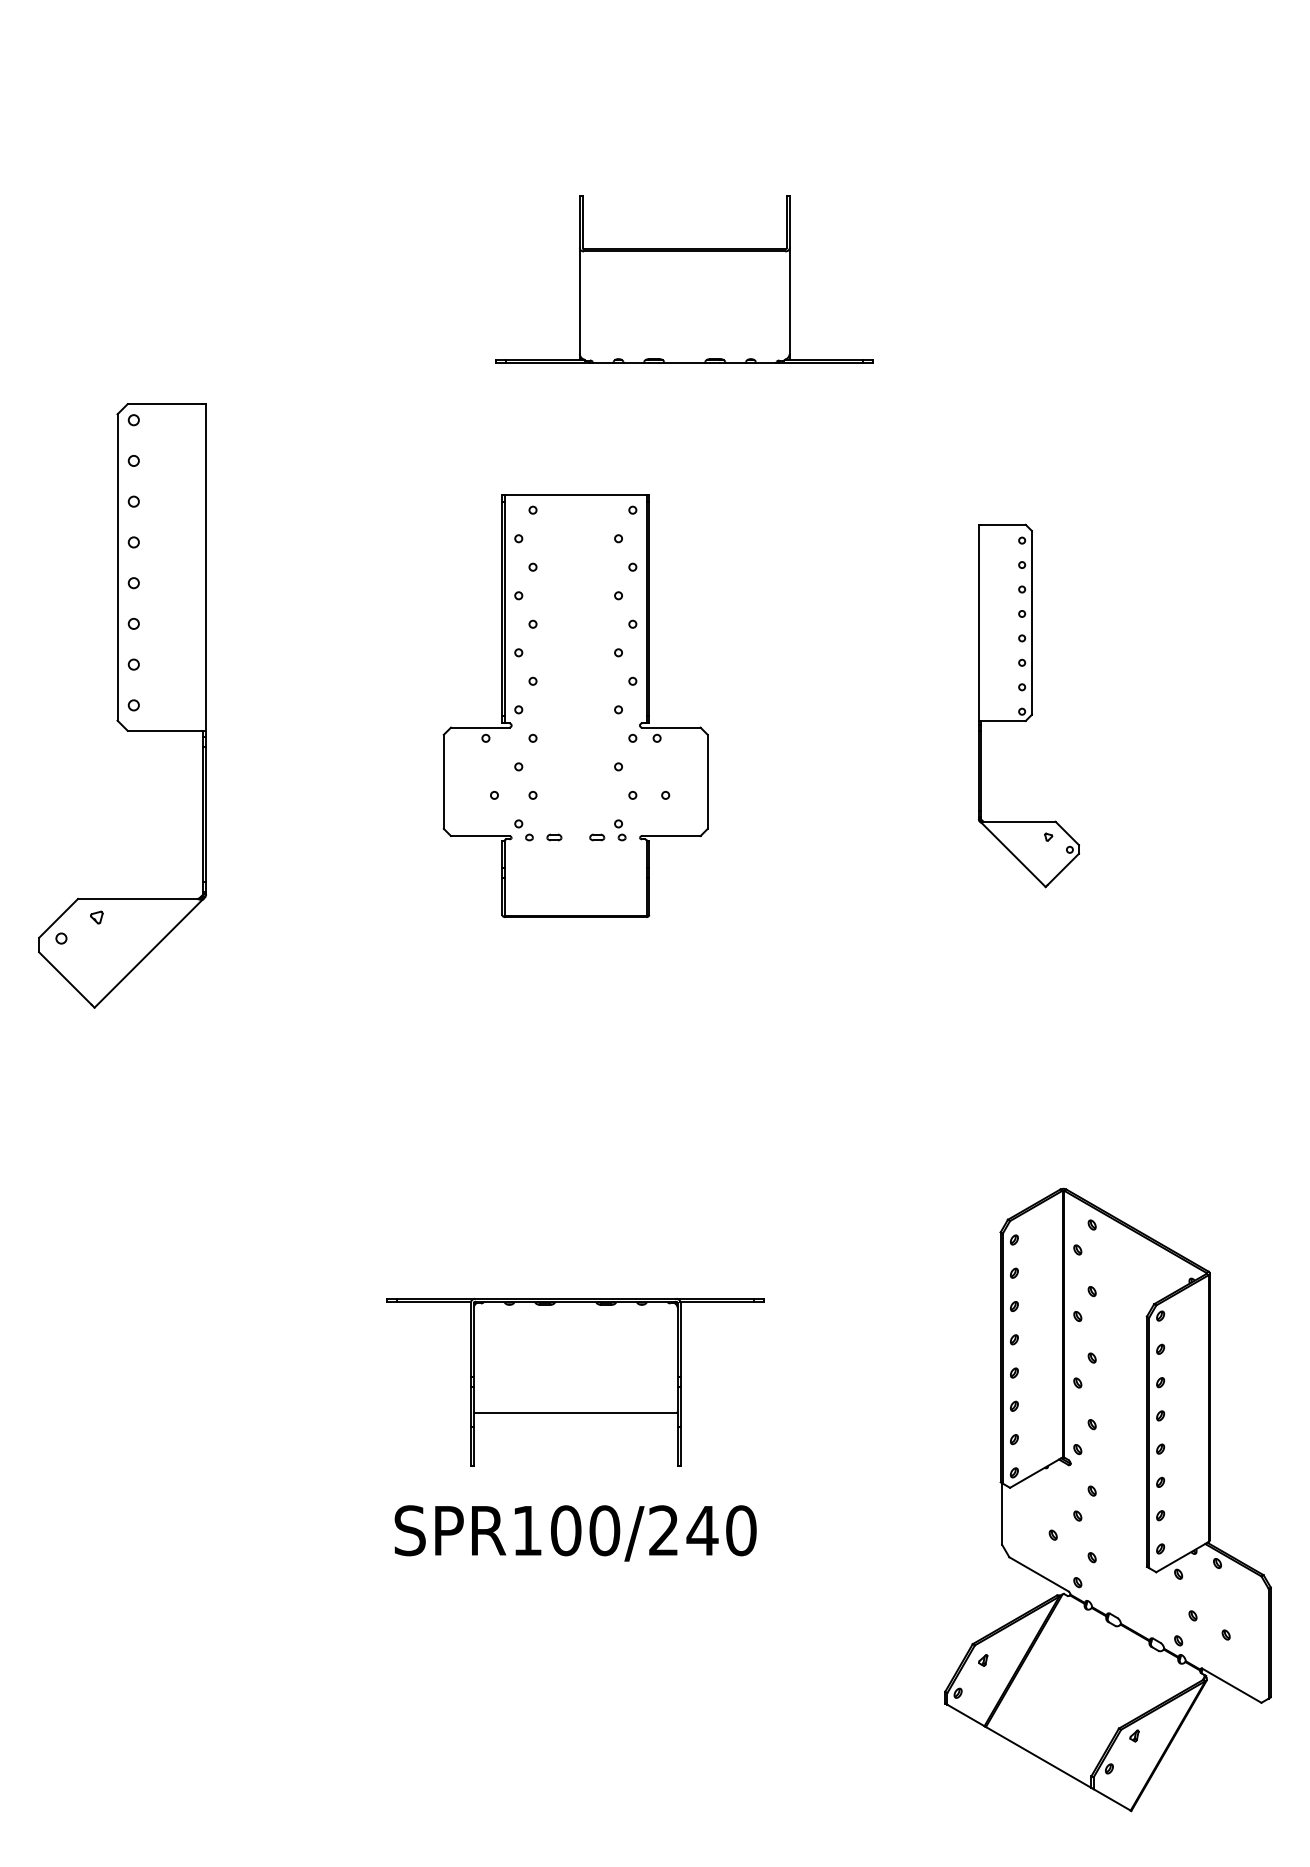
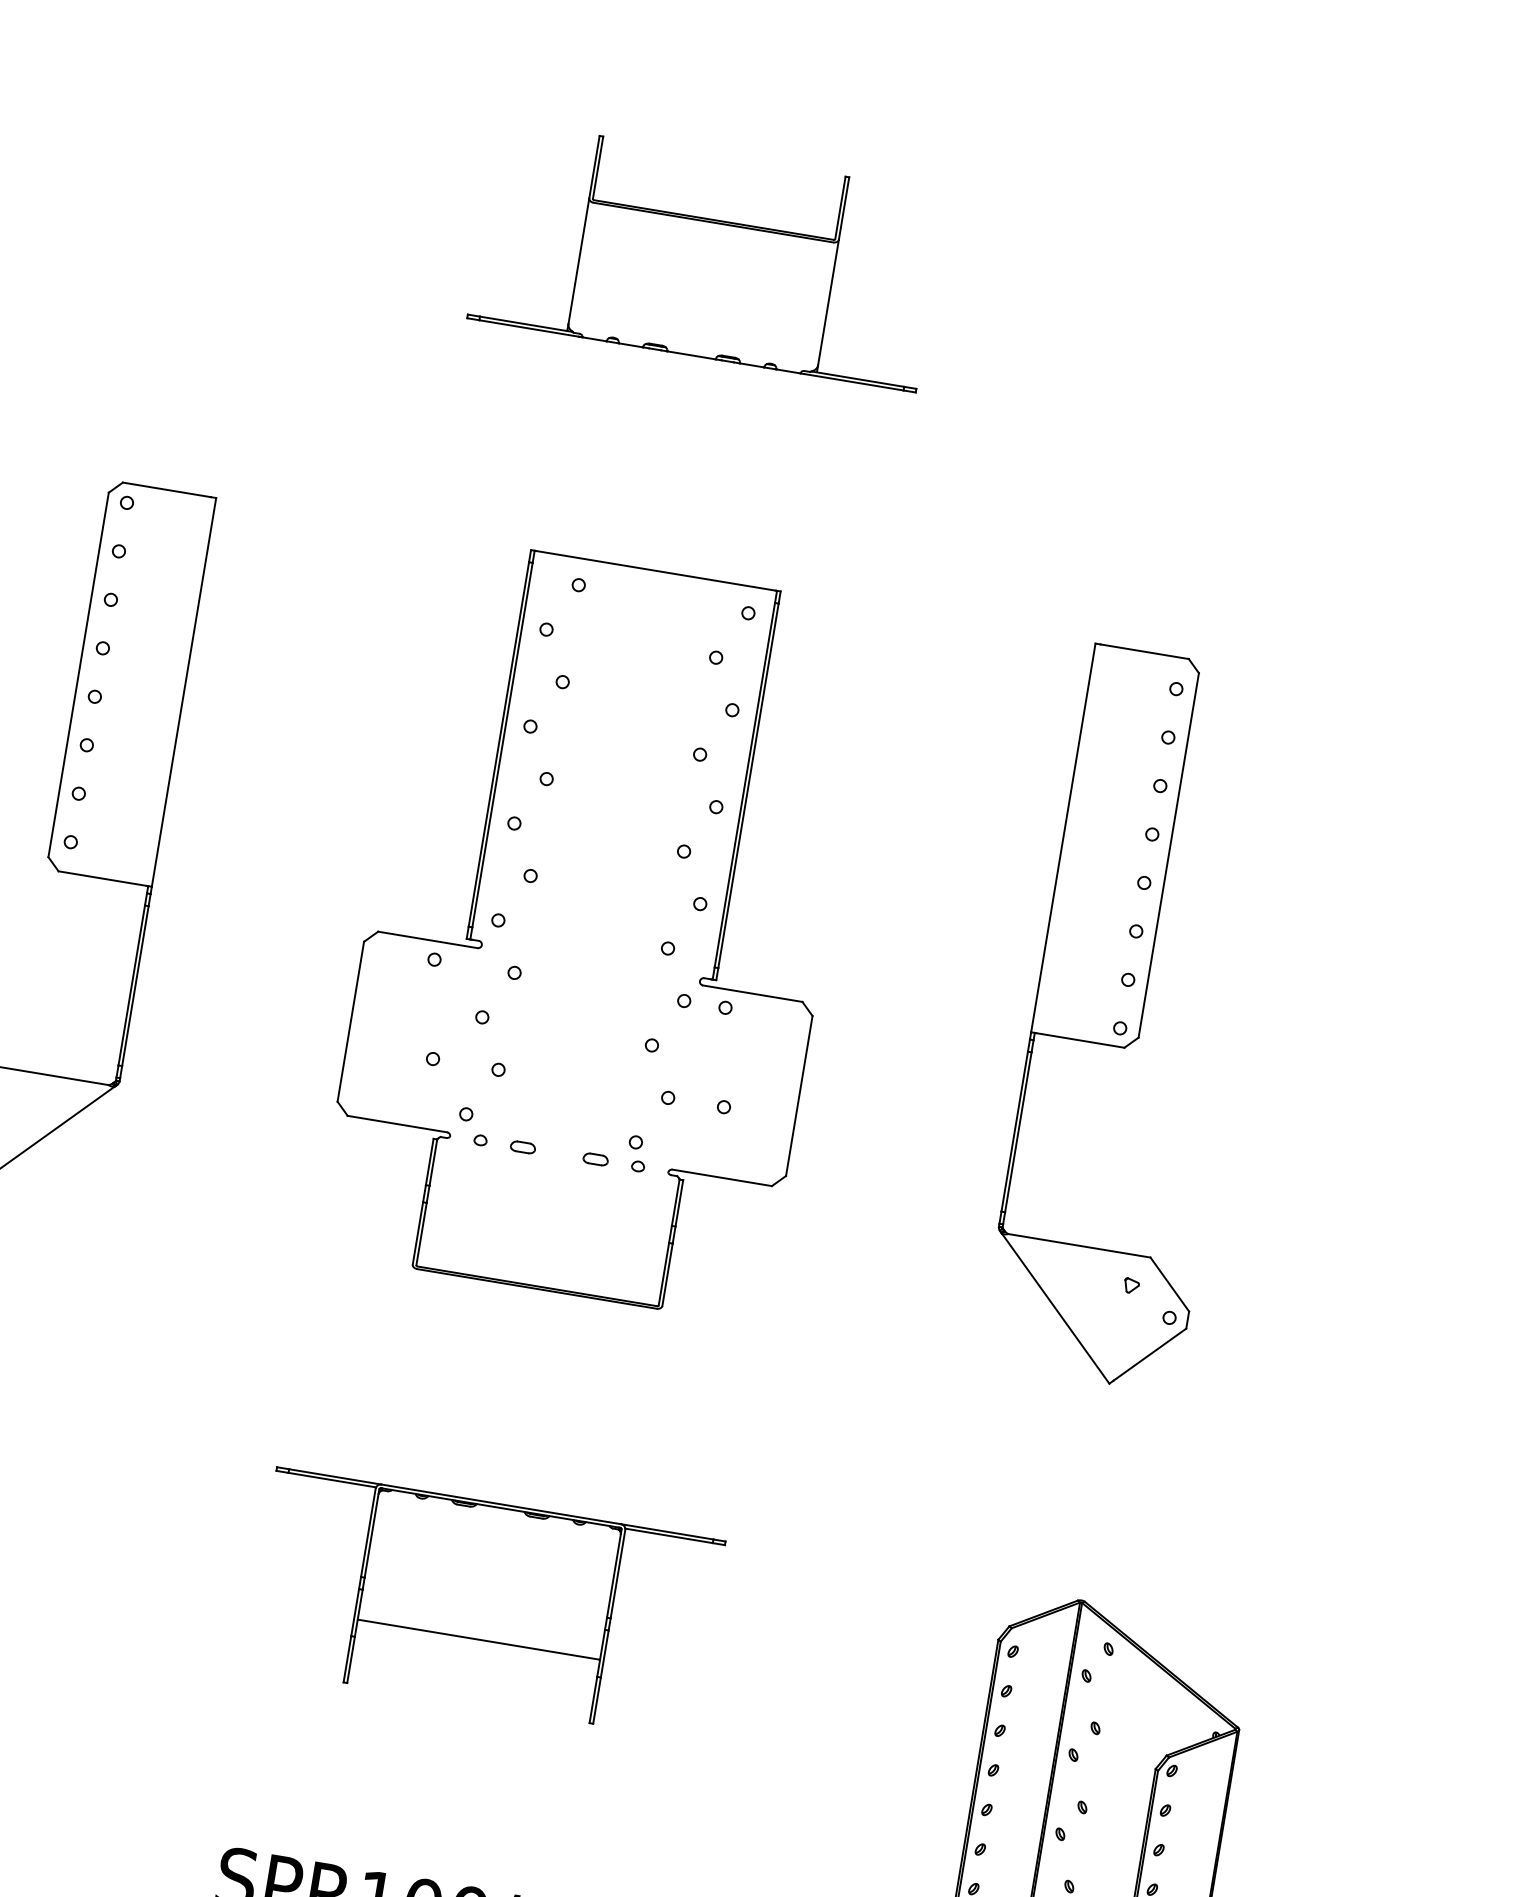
part: (684, 279) -> (707, 255), moved
part: (575, 705) -> (596, 929), size x1.43
part: (1028, 705) -> (1135, 1018), size x1.67
part: (575, 1382) -> (484, 1603), moved

